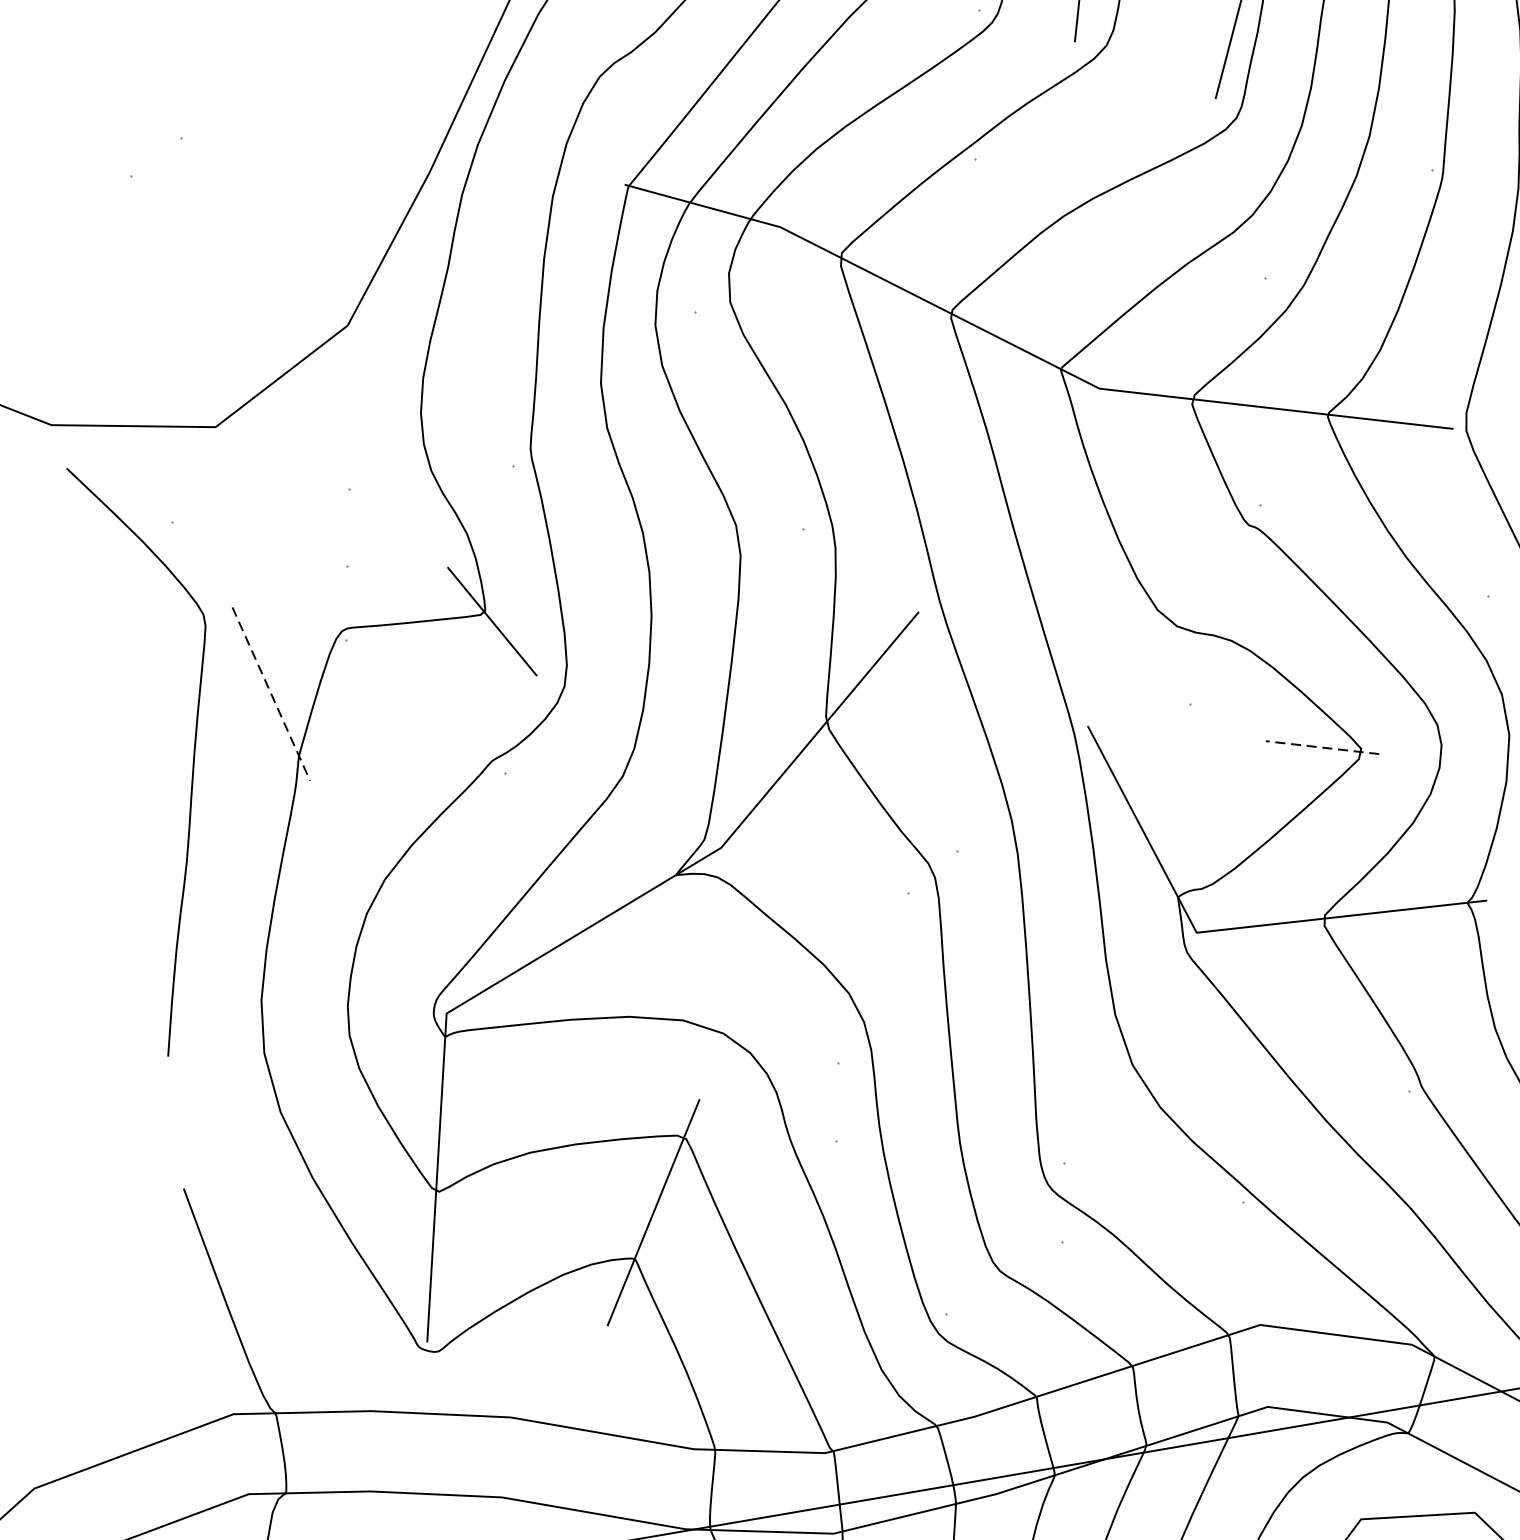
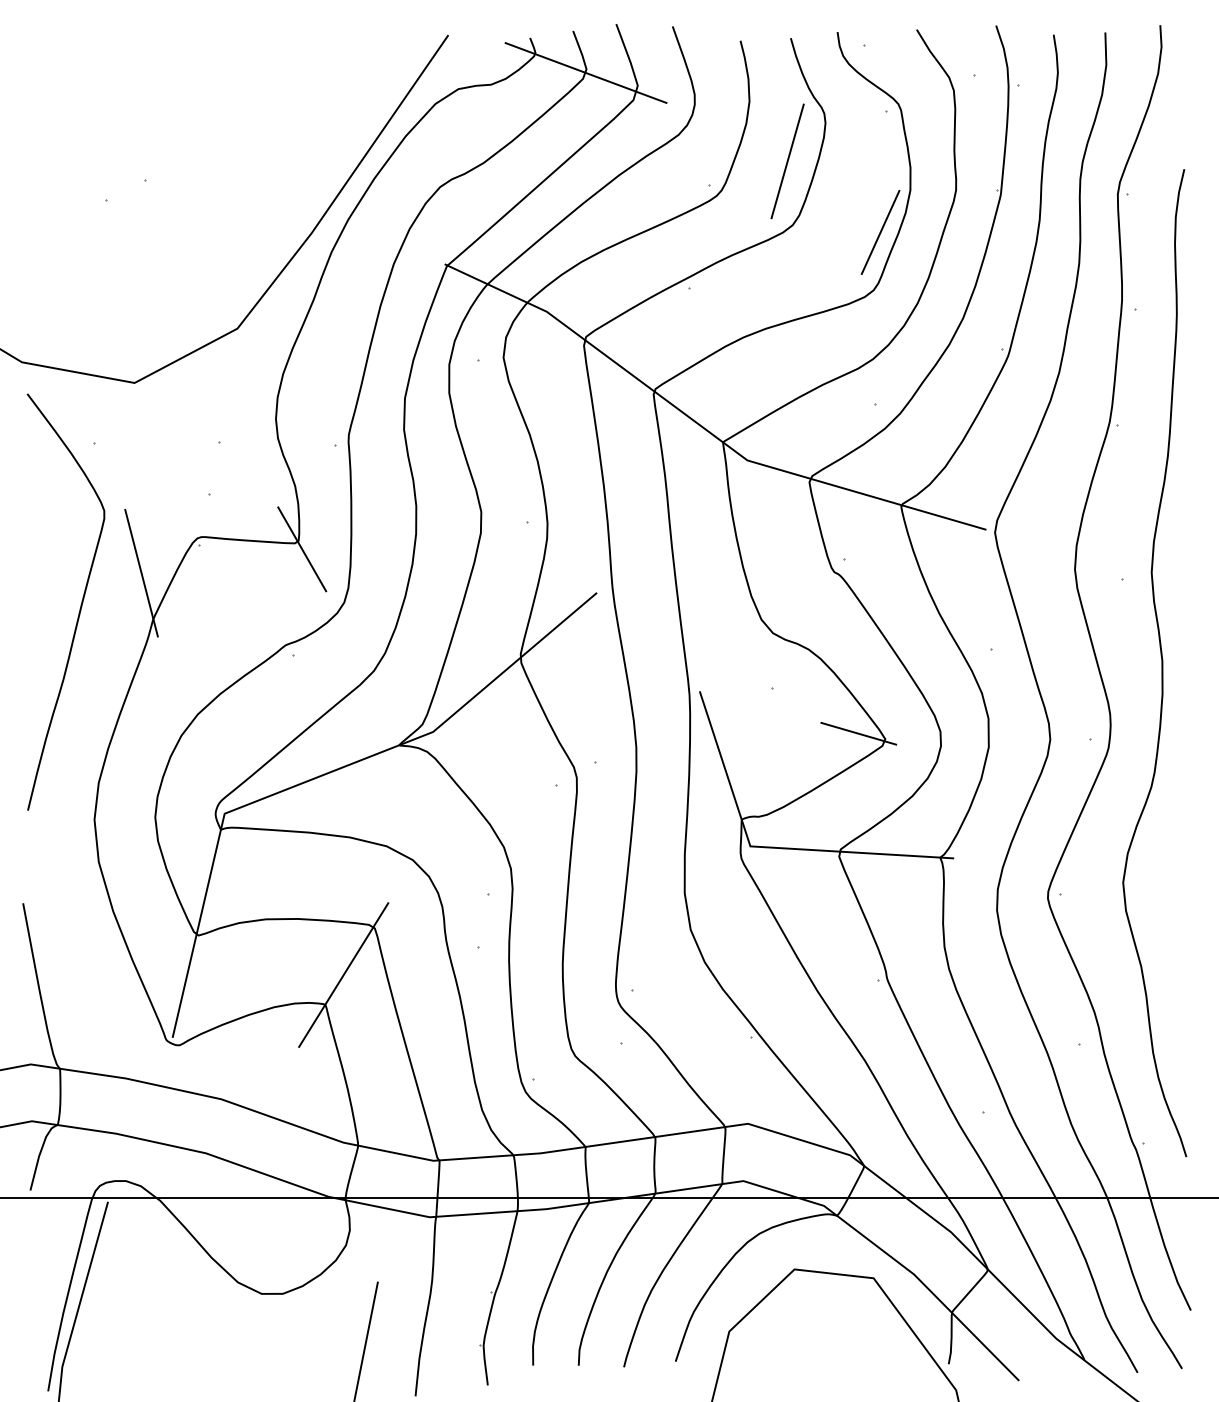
line: (271, 694) -> (141, 573), dashed -> solid
line: (1322, 747) -> (858, 733), dashed -> solid

